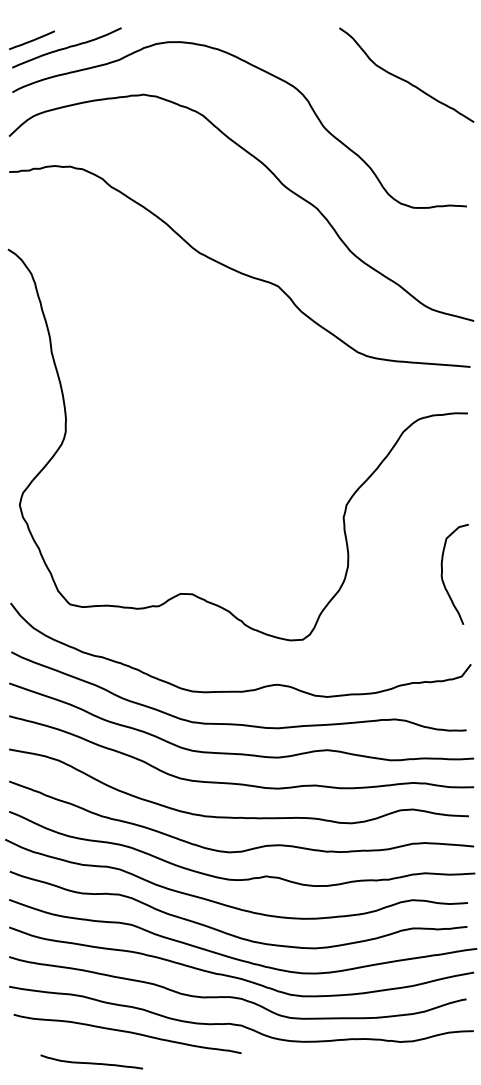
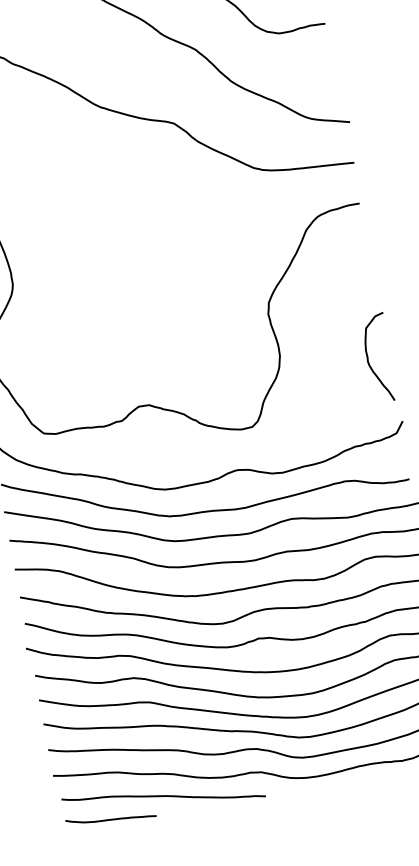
curve: (442, 573) -> (368, 359), moved
curve: (91, 1062) -> (110, 818), moved

